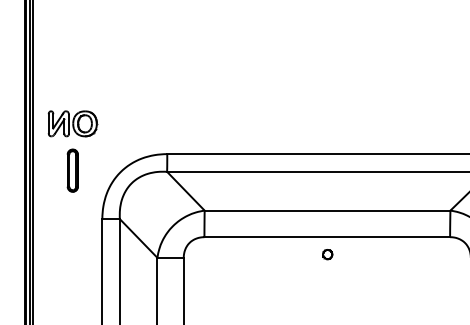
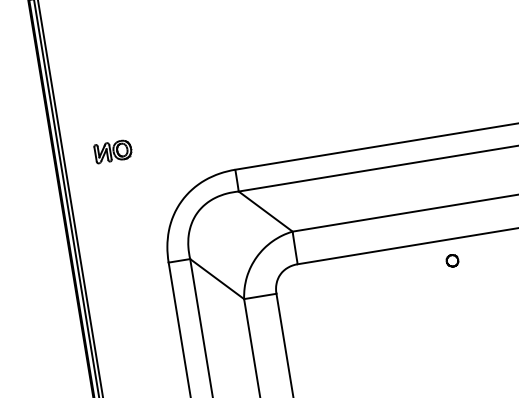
part: (72, 123) -> (112, 151), size x0.6
part: (72, 170) -> (122, 208), removed

